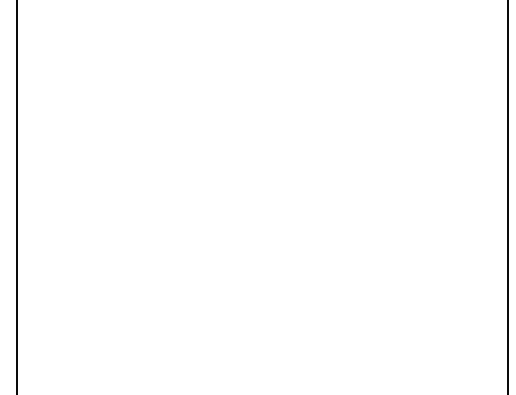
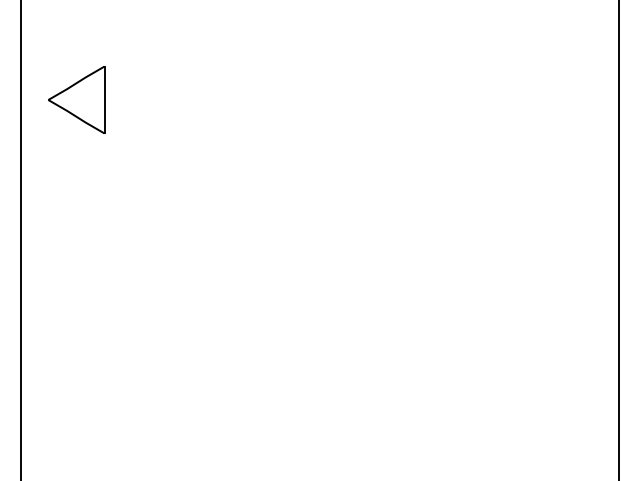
part: (62, 81) -> (76, 99), added

